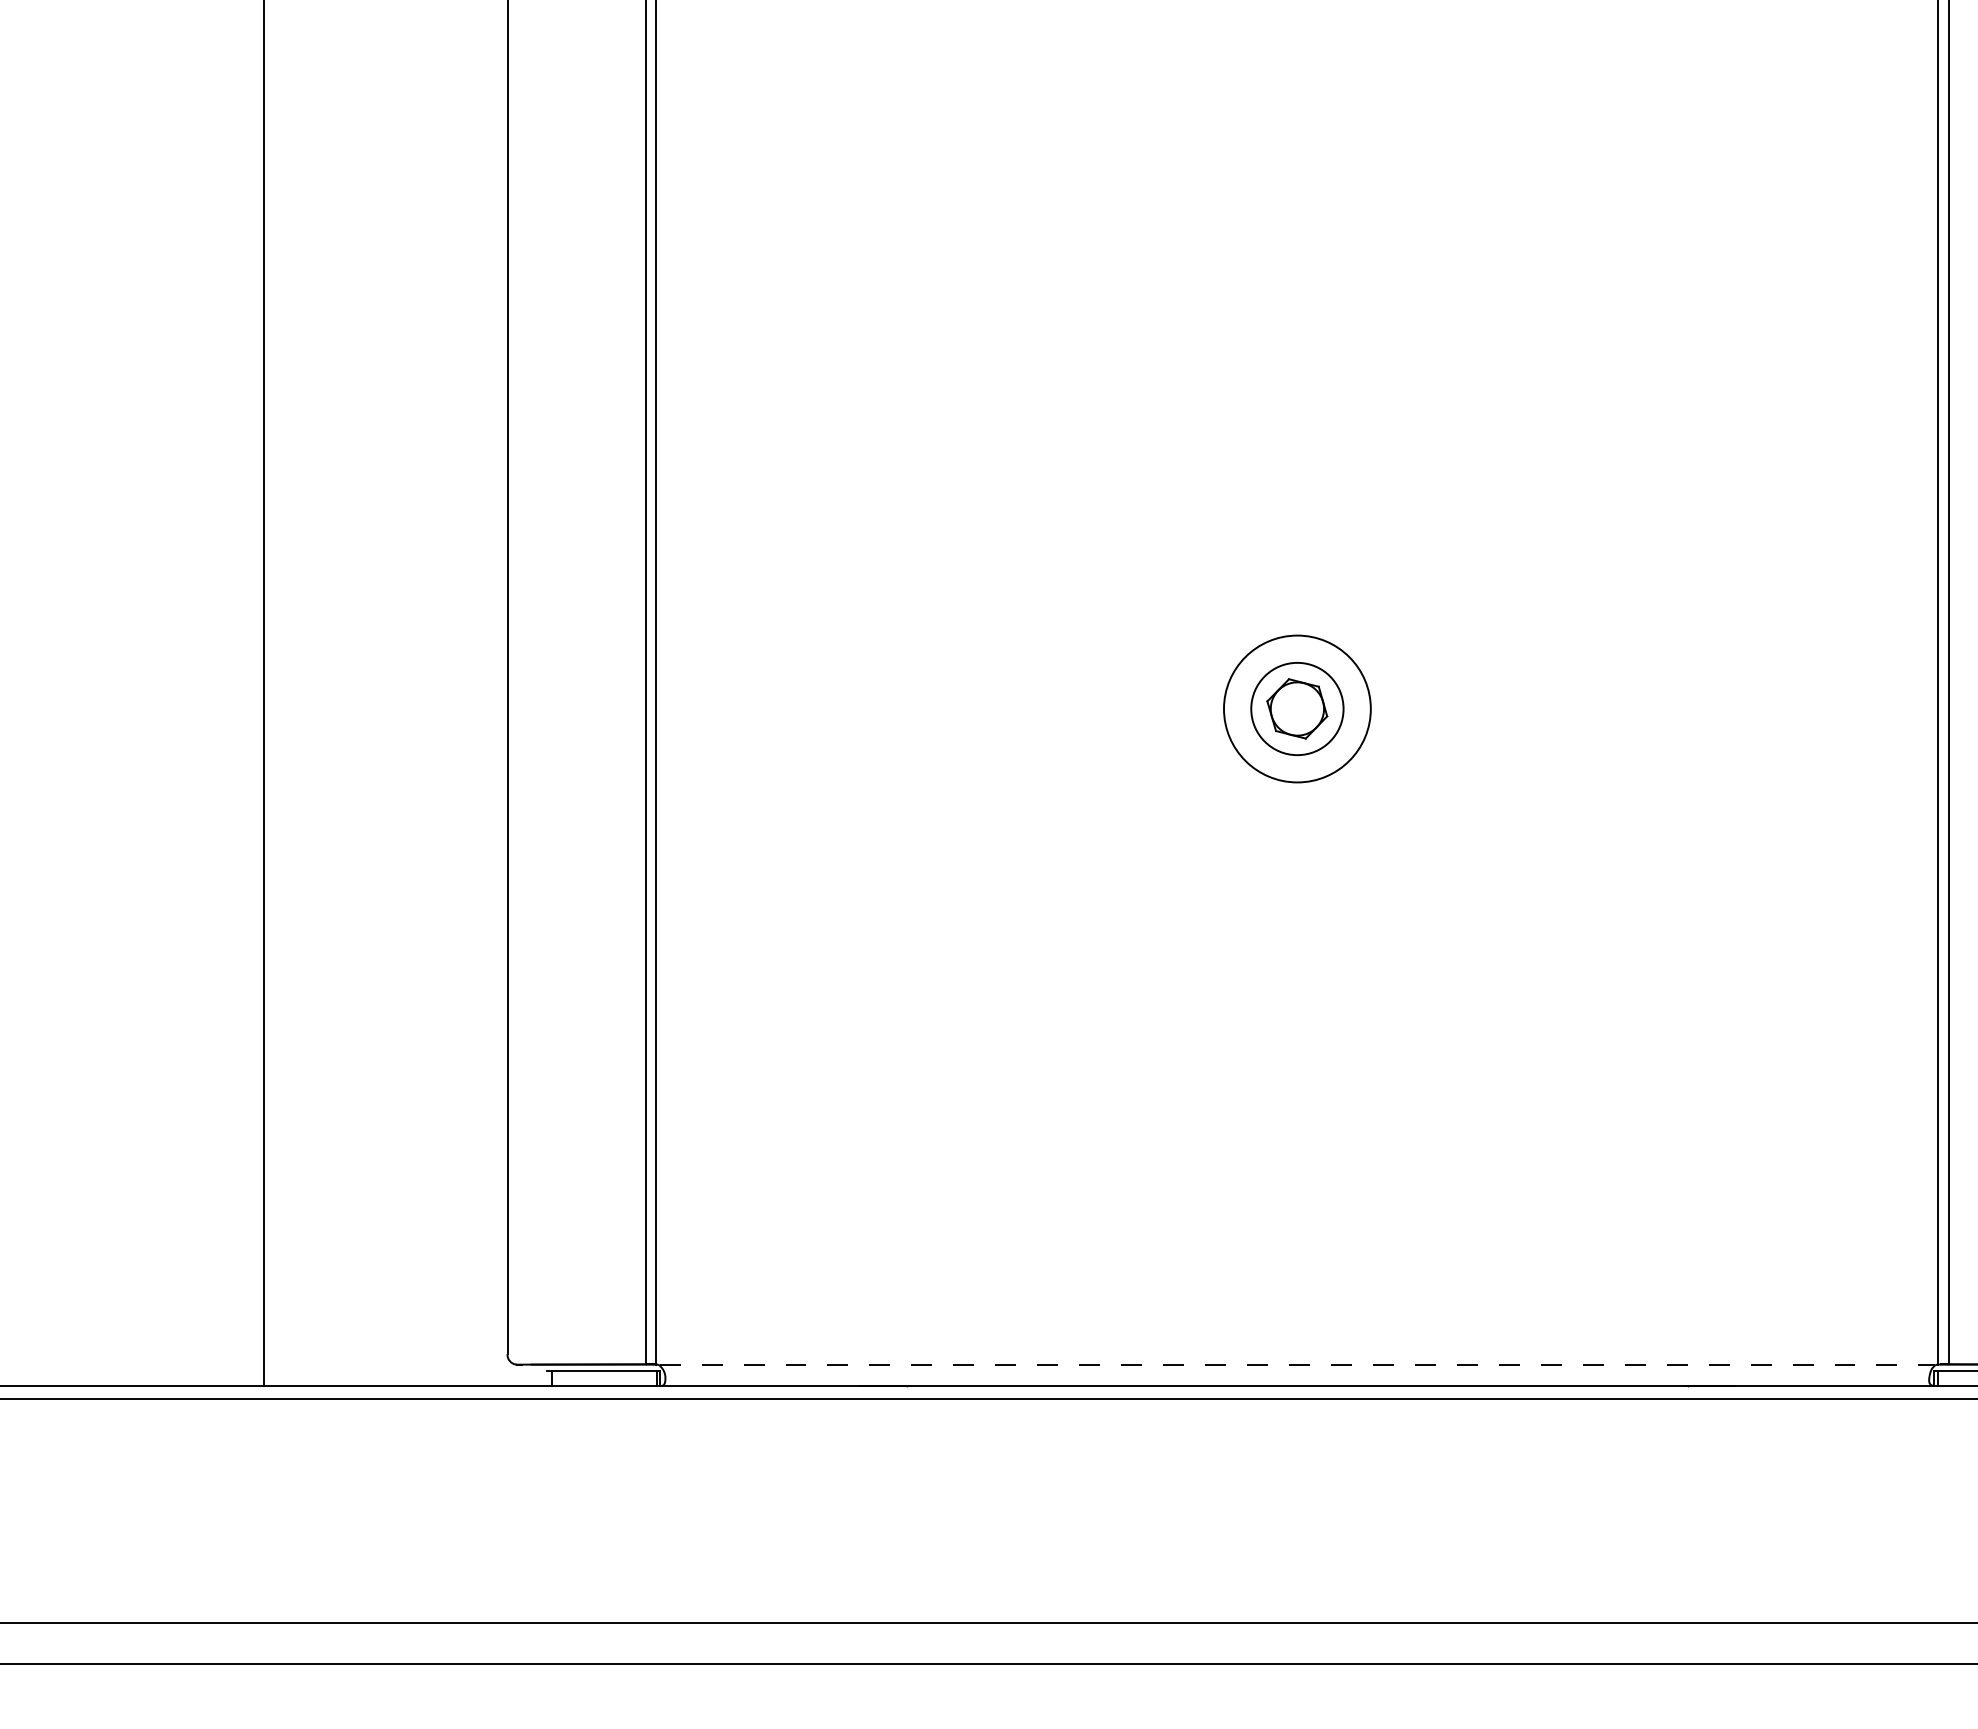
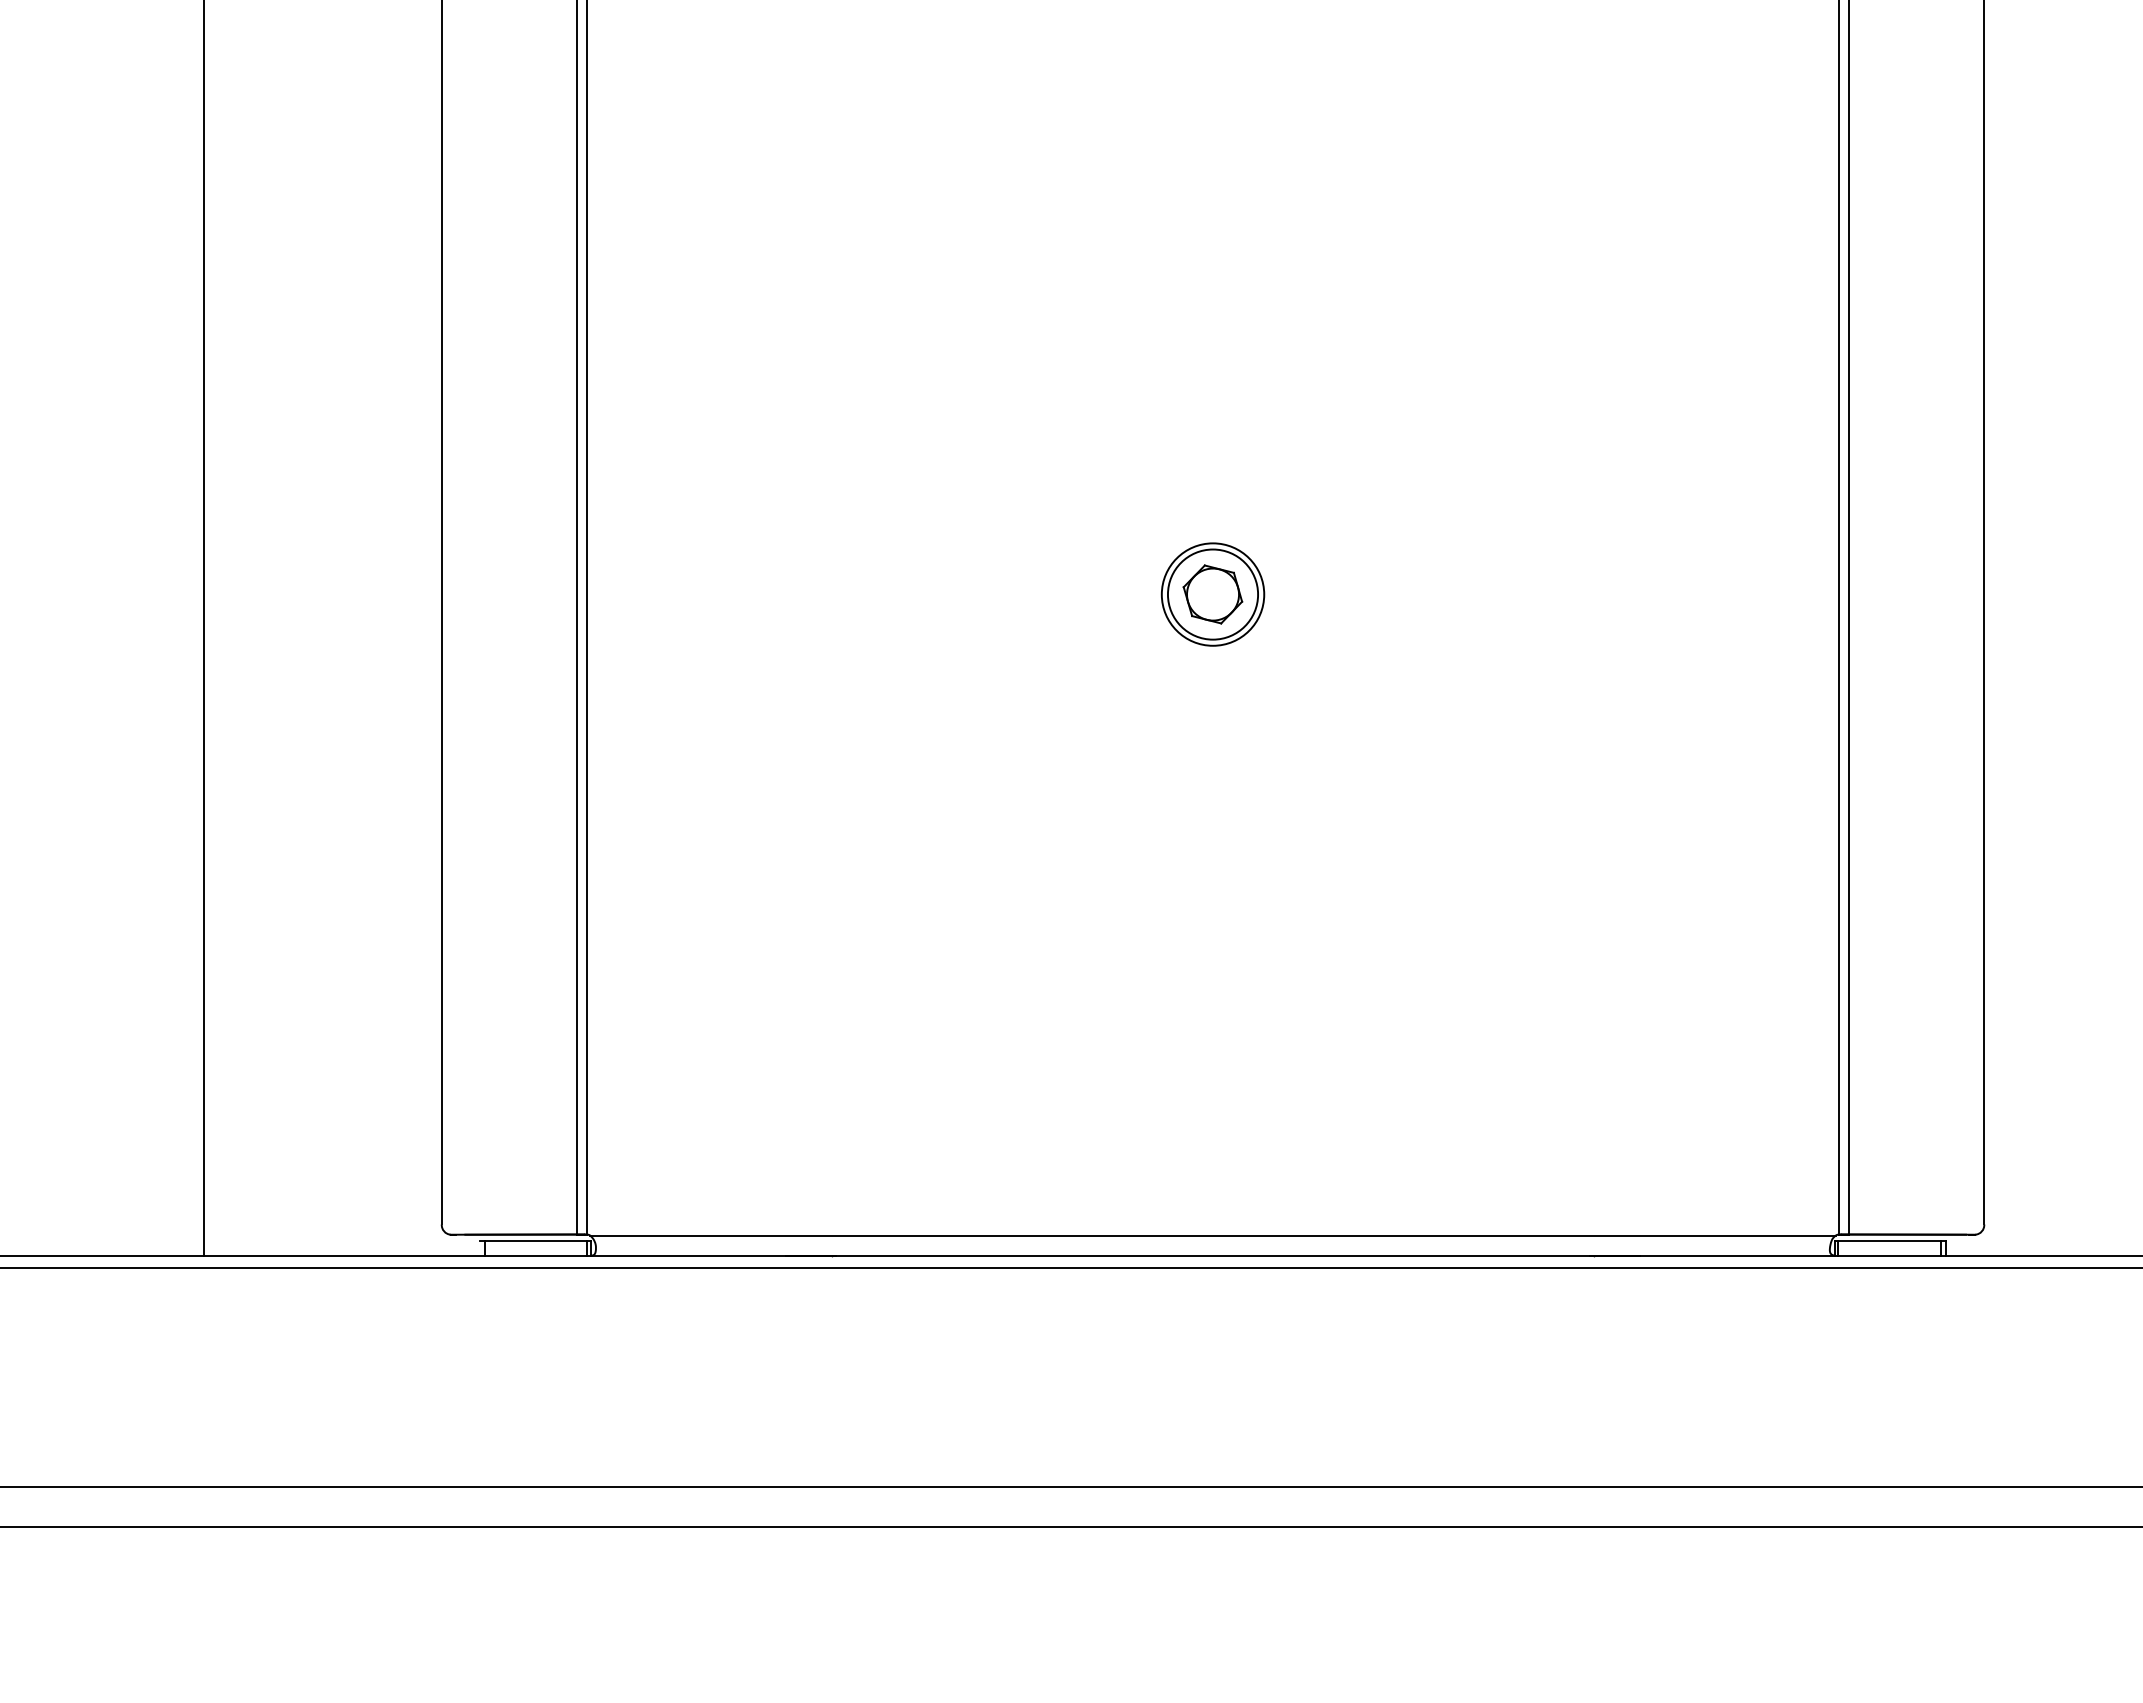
circle: (1296, 708) -> (1212, 594), size x0.71
line: (1296, 1365) -> (1212, 1235), dashed -> solid

